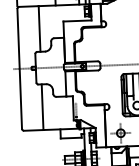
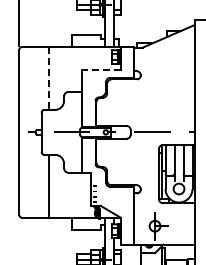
line: (76, 20) -> (100, 69), solid -> dashed
line: (39, 29) -> (48, 79), solid -> dashed

